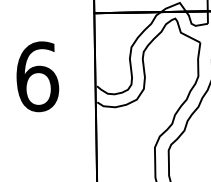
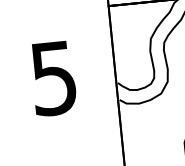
text: (37, 76) -> (54, 78), 6 -> 5

